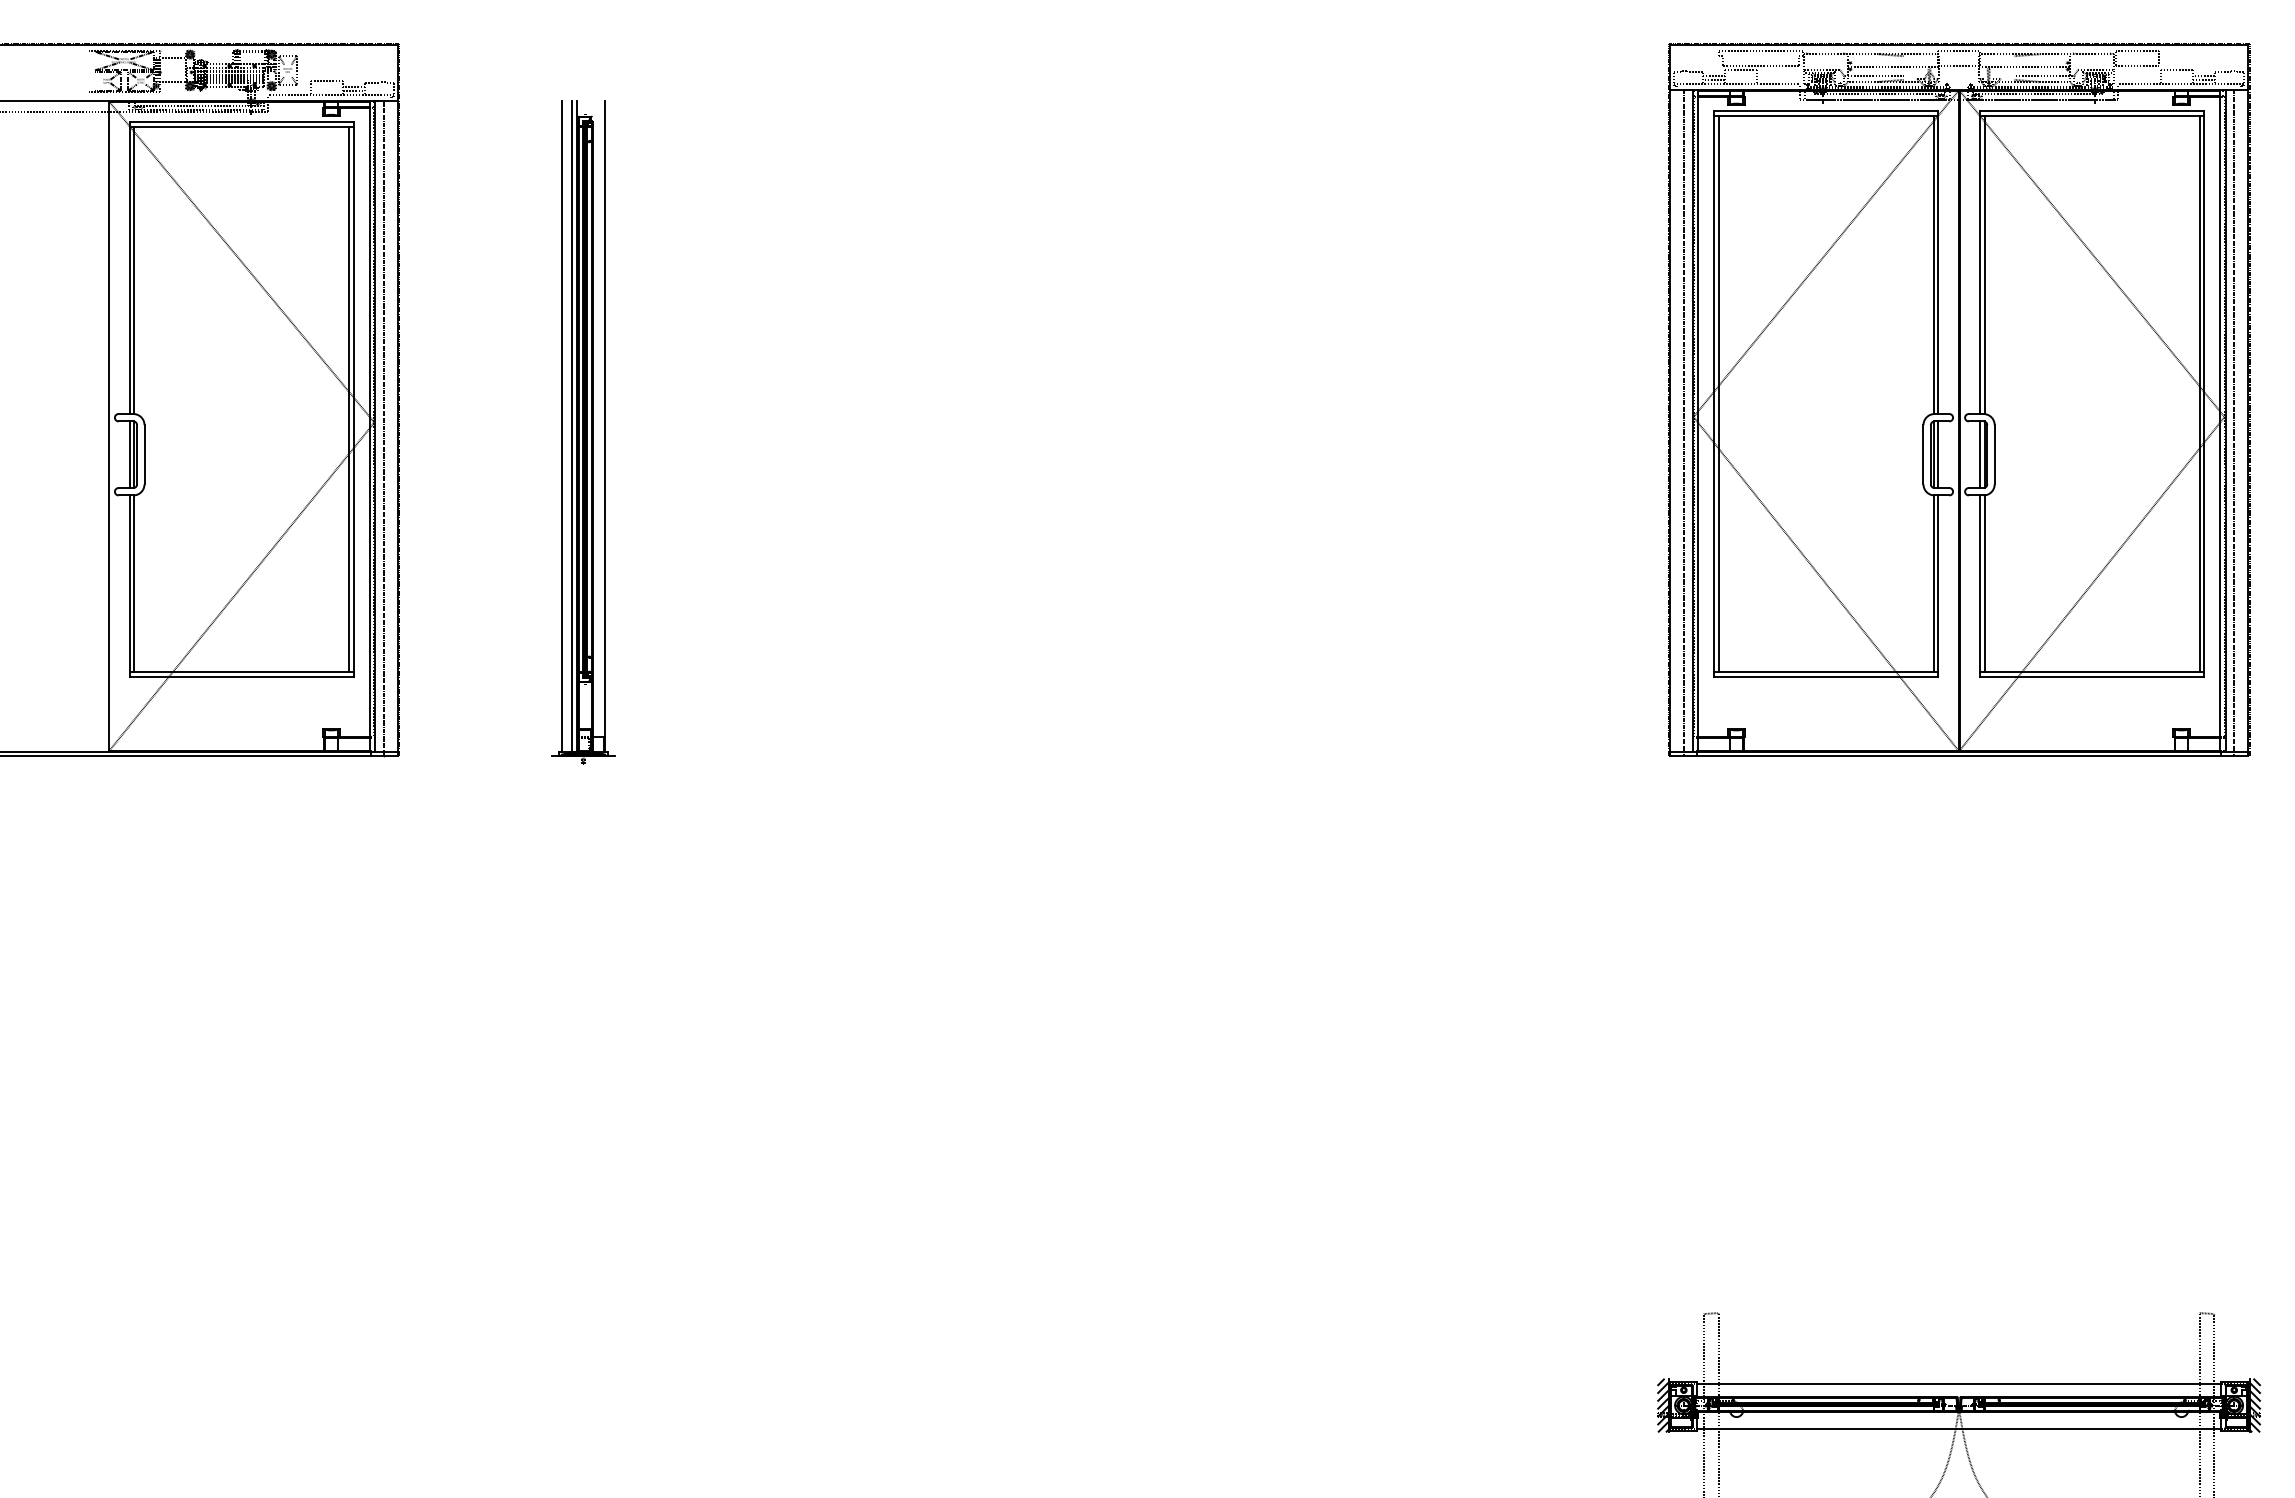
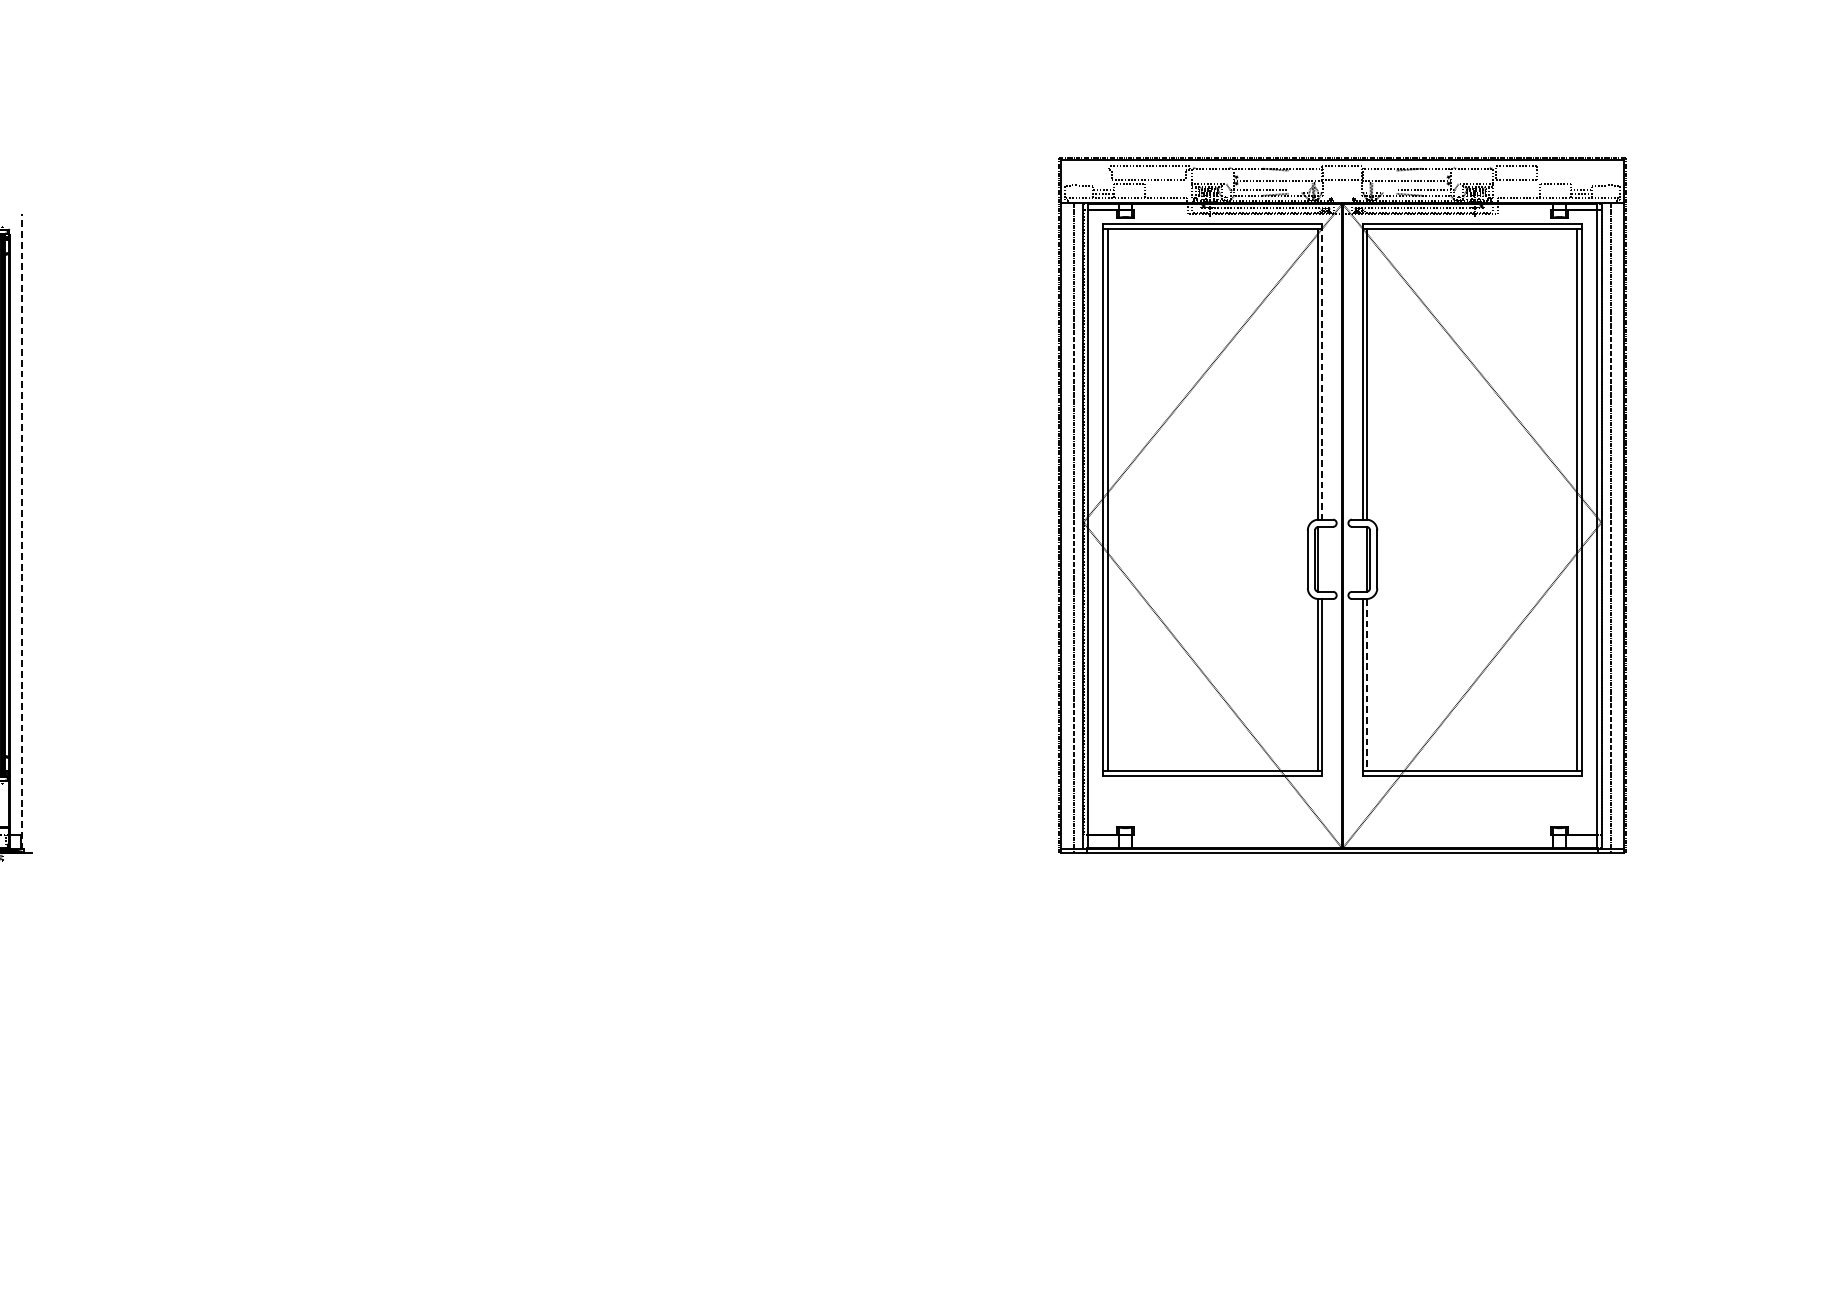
line: (1938, 263) -> (1322, 372), solid -> dashed
line: (604, 426) -> (21, 531), solid -> dashed
line: (1938, 454) -> (1322, 559), removed
line: (1979, 454) -> (1362, 559), removed
line: (1984, 584) -> (1367, 685), solid -> dashed

